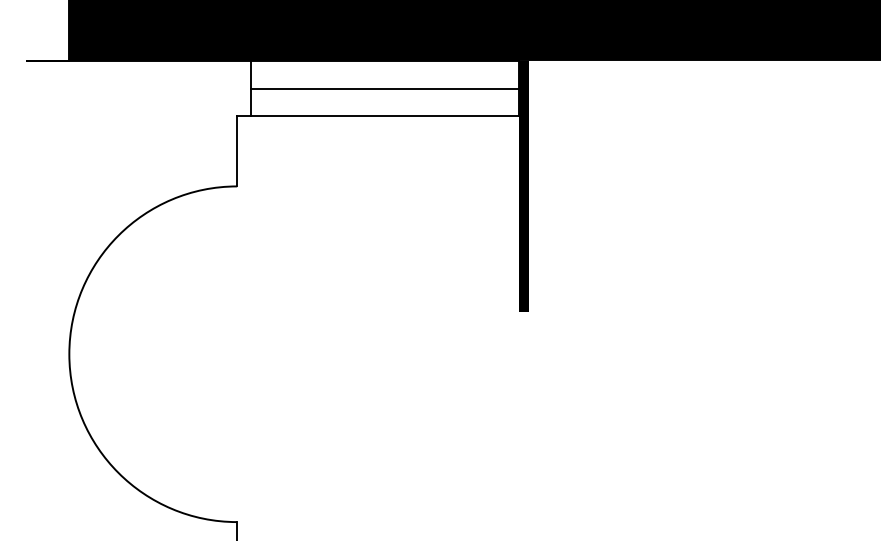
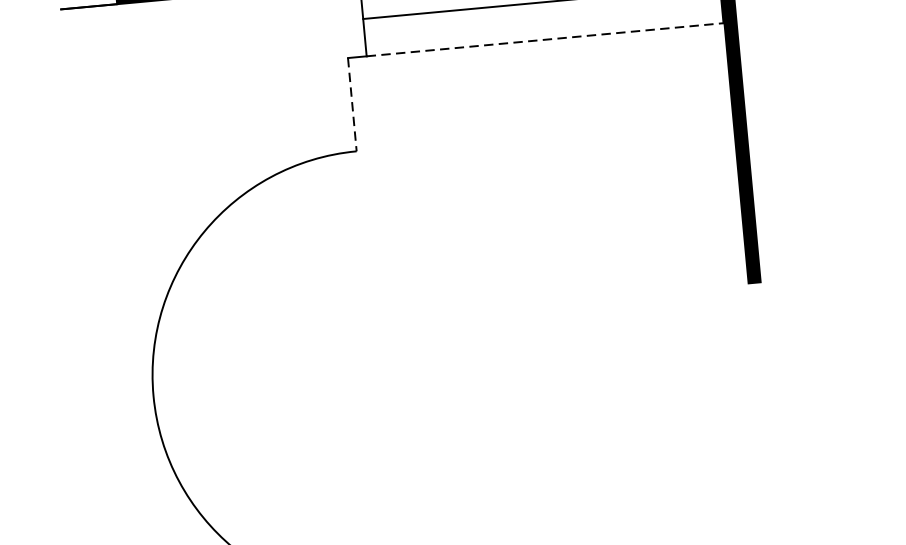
line: (384, 116) -> (544, 39), solid -> dashed
line: (237, 151) -> (352, 104), solid -> dashed

